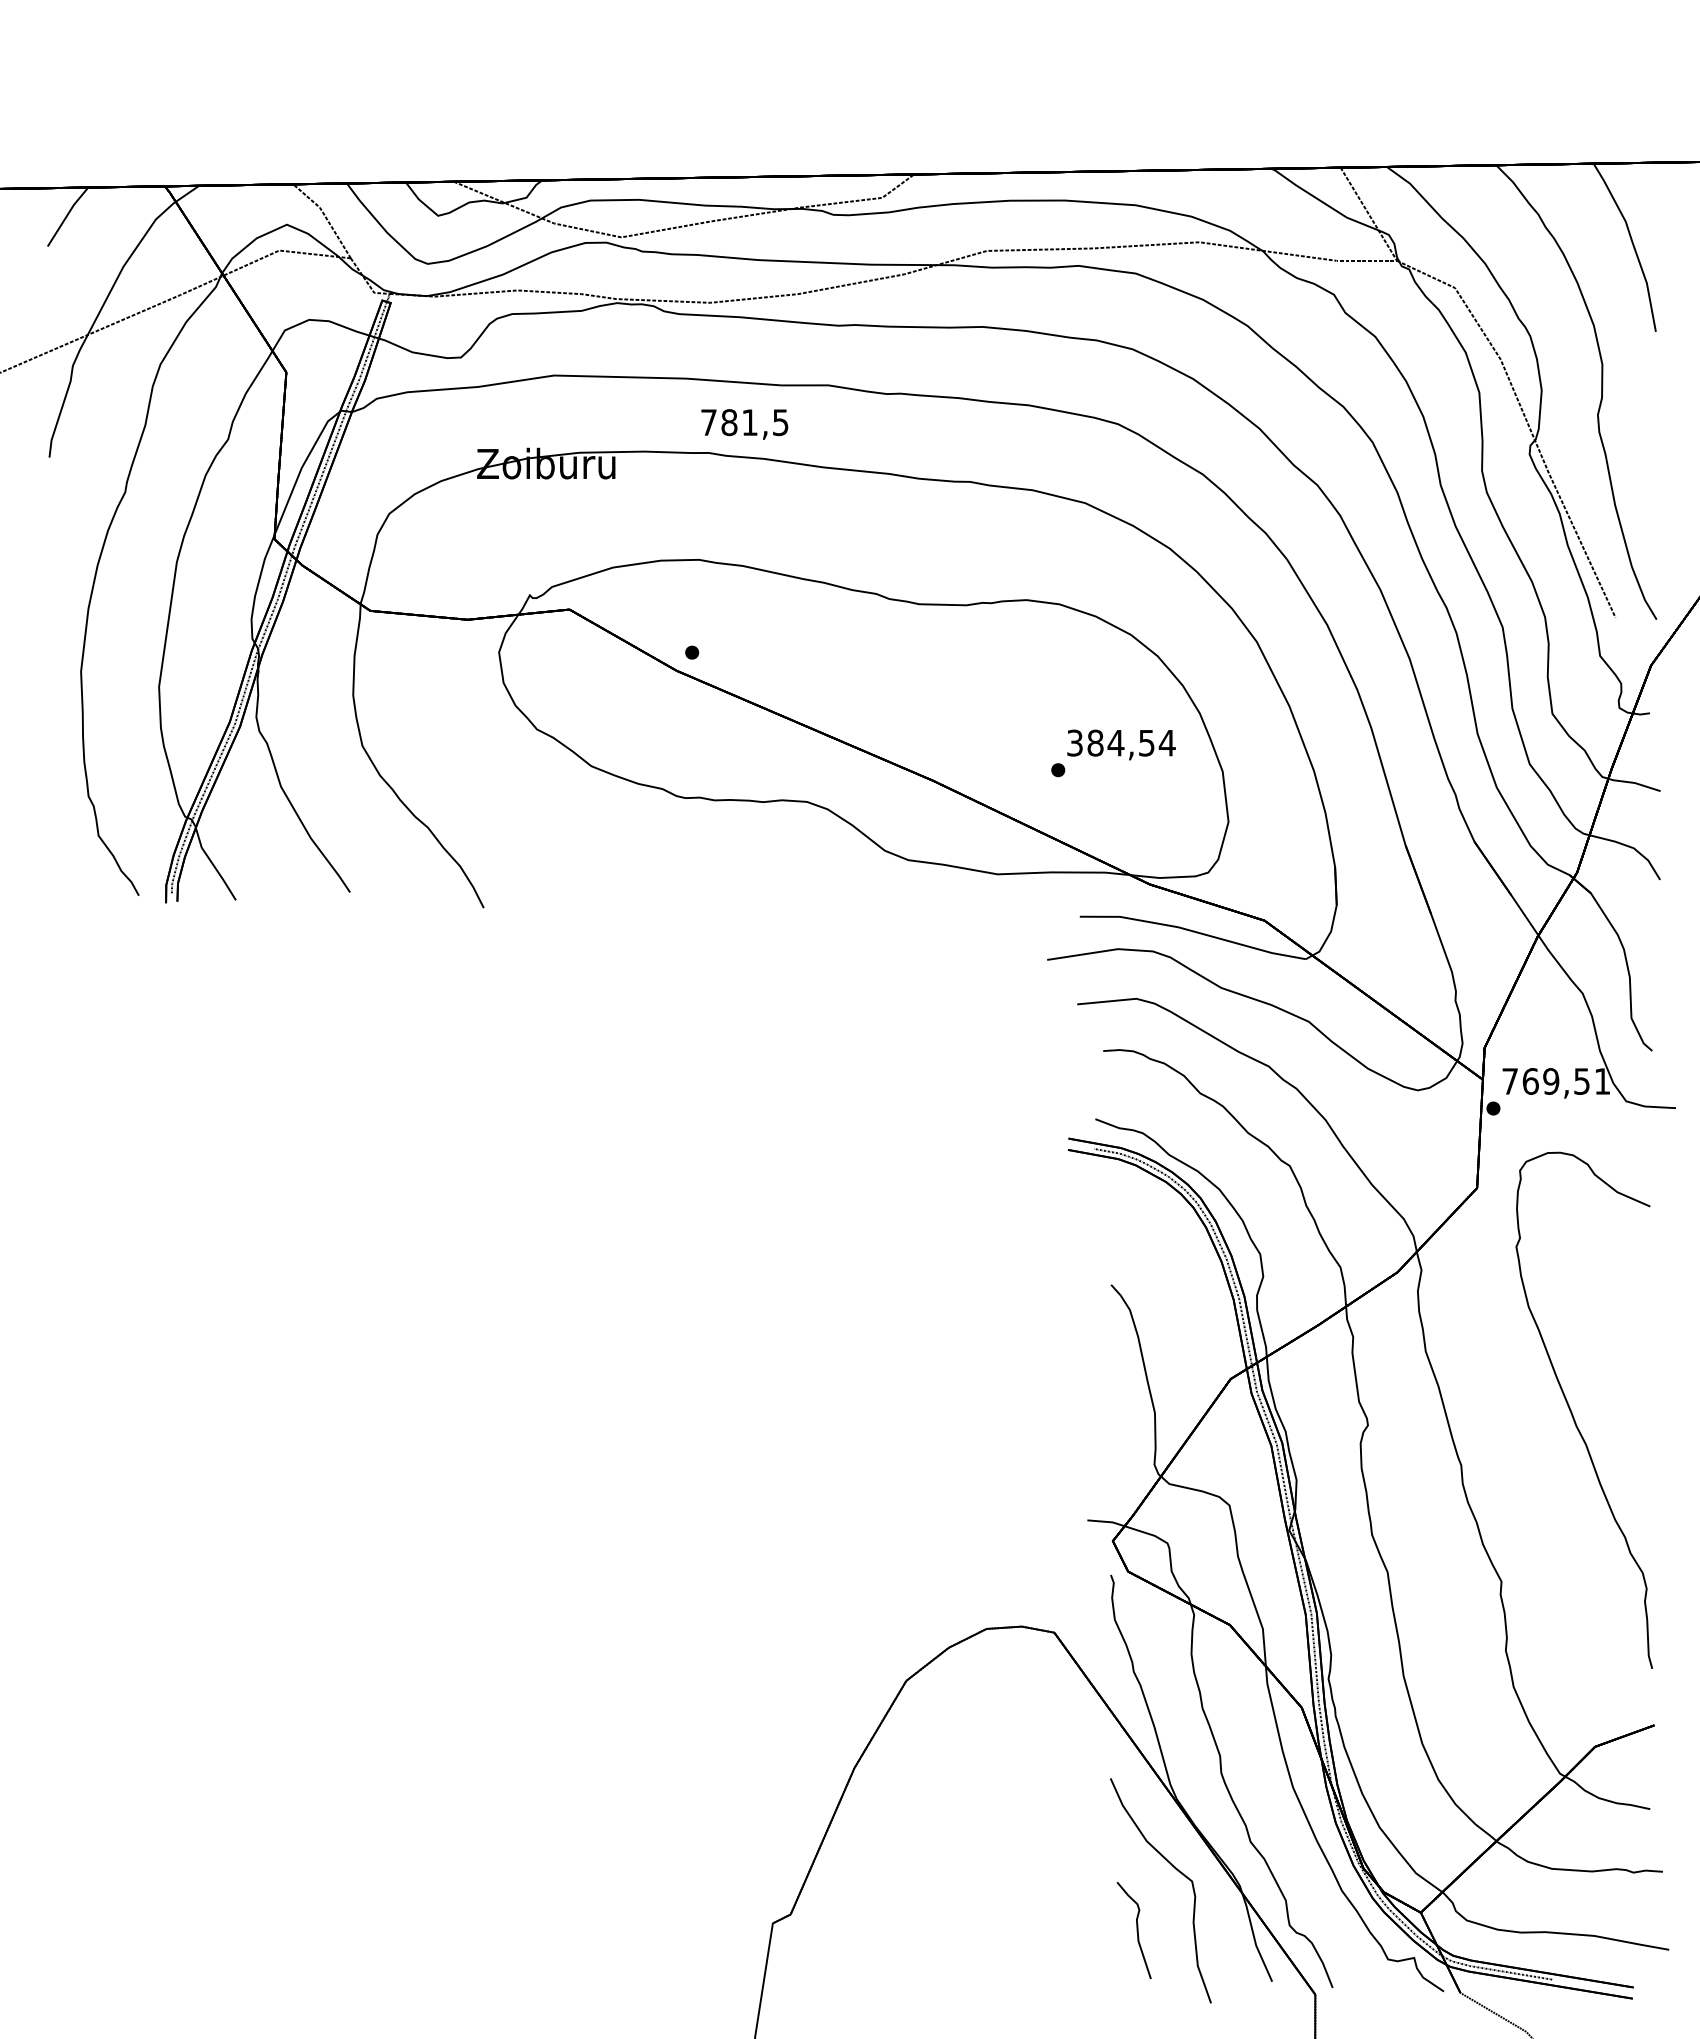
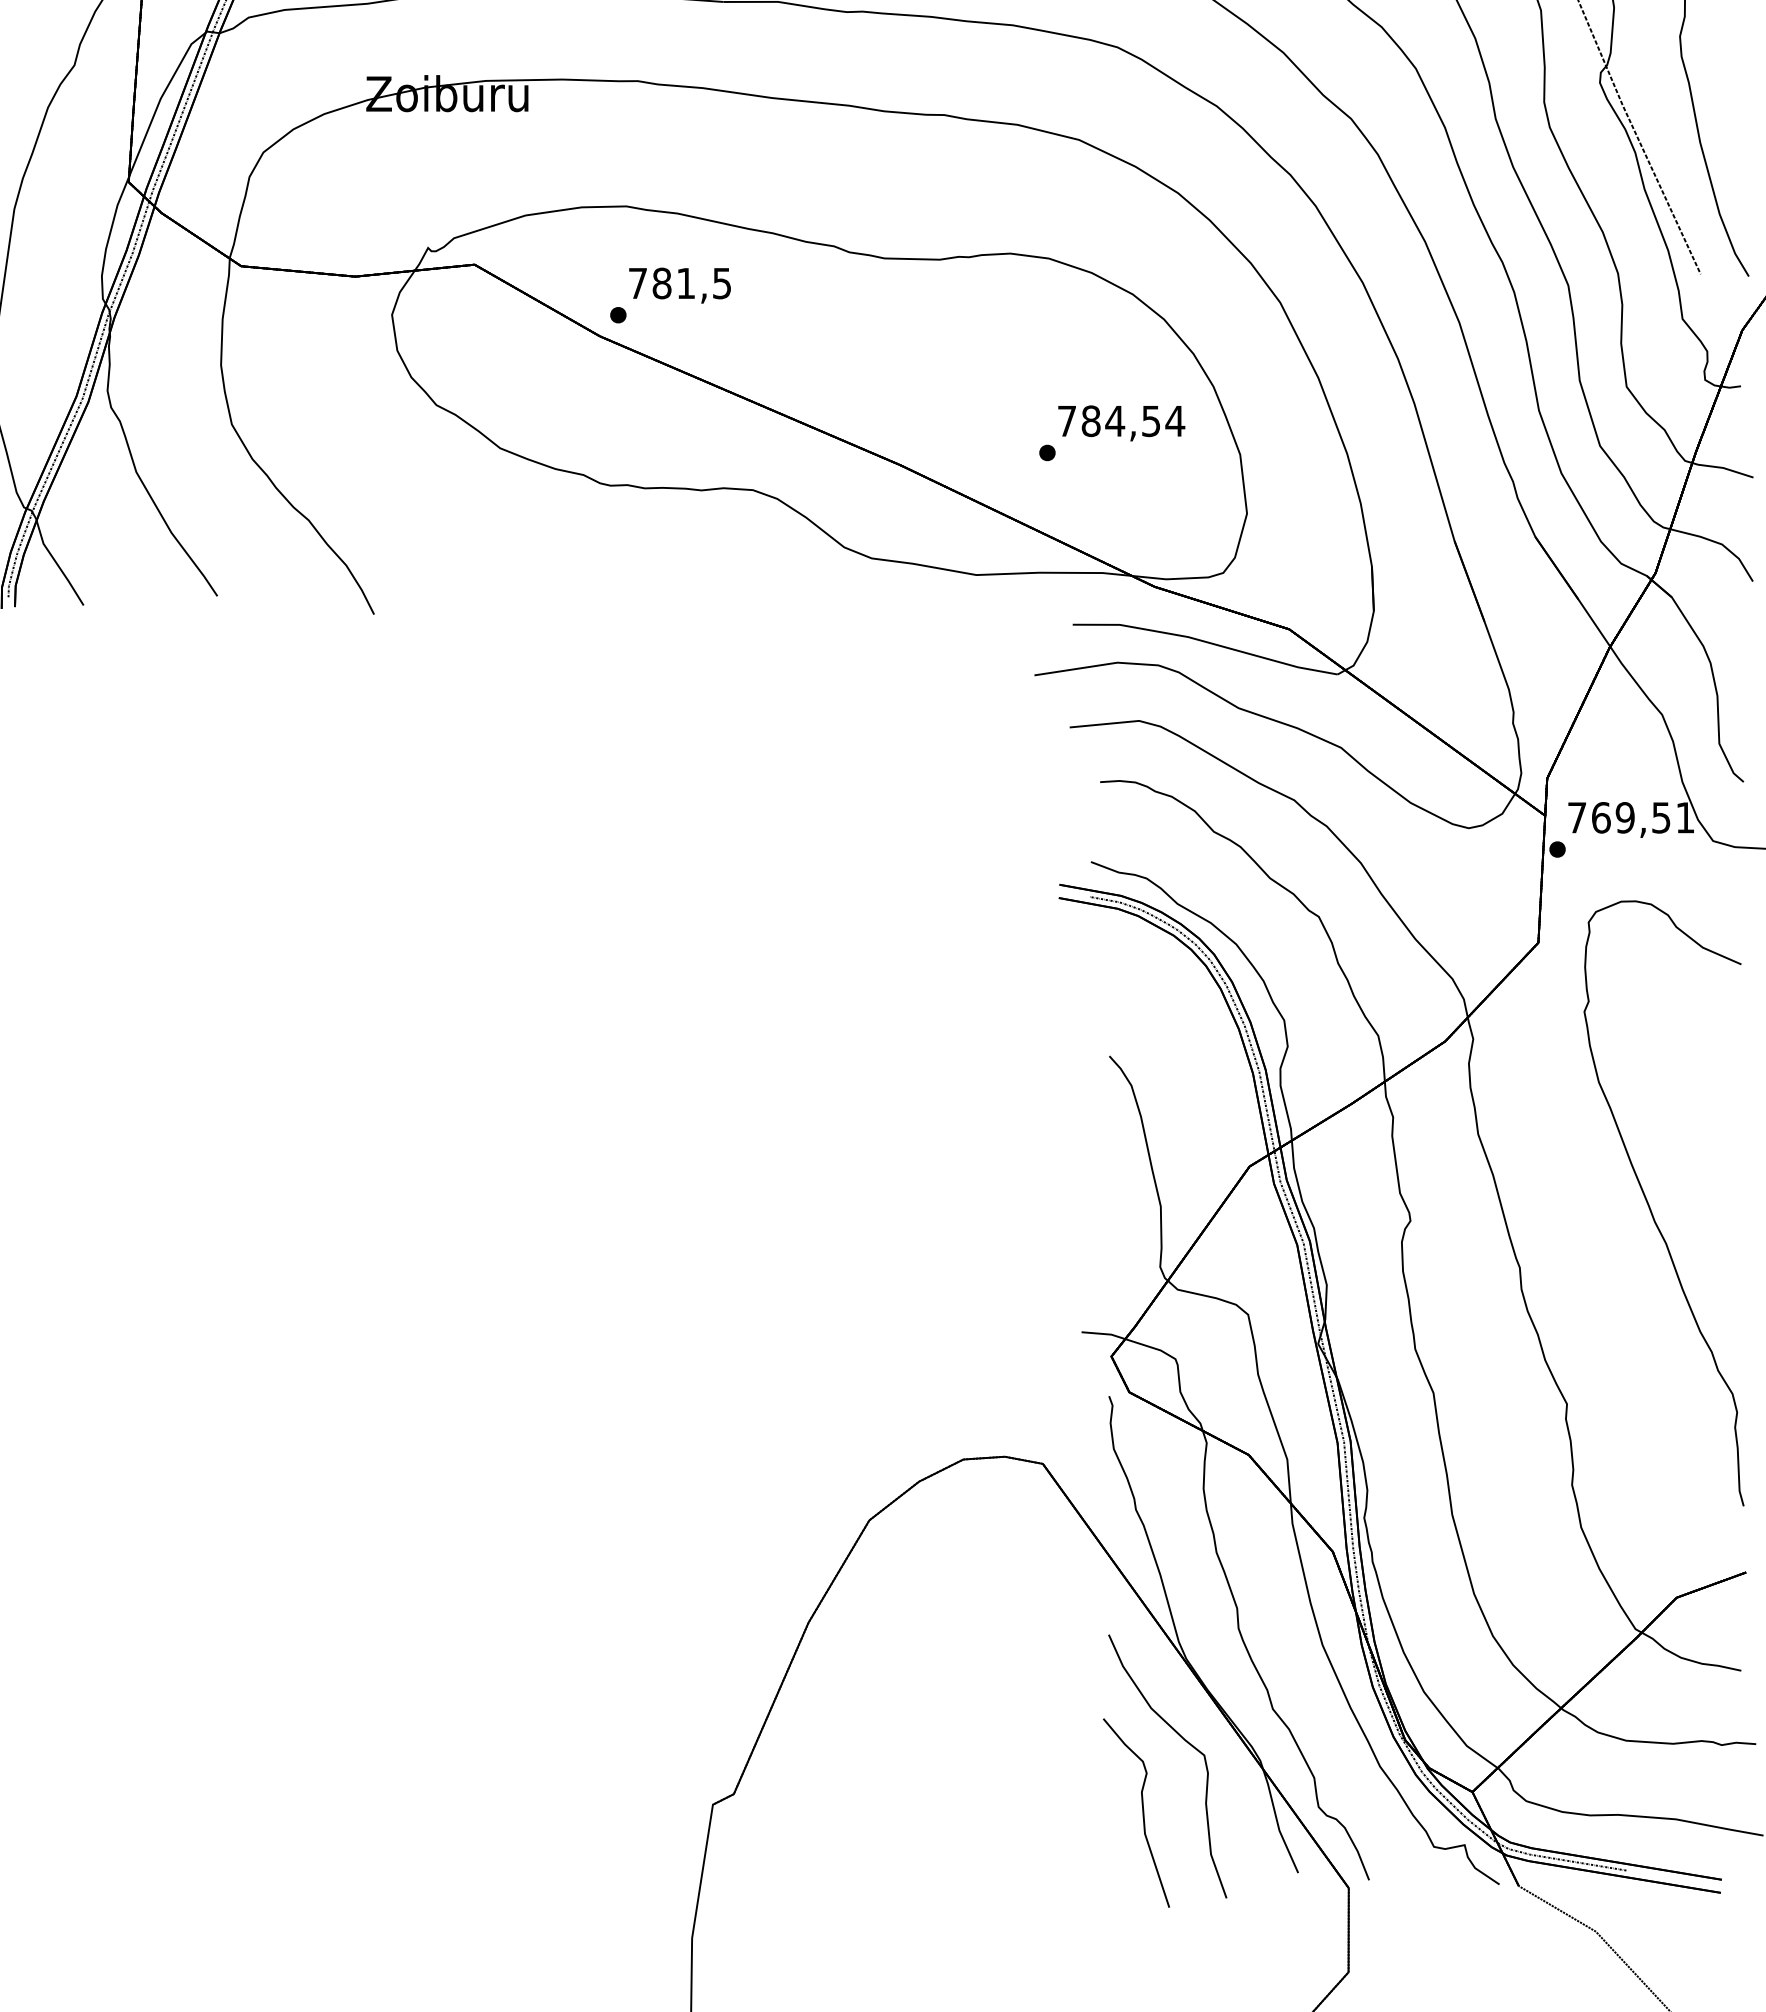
text: (744, 424) -> (679, 285), moved
text: (1074, 742) -> (1066, 420), 384,54 -> 784,54
part: (1133, 1930) -> (1135, 1812), size x1.67

